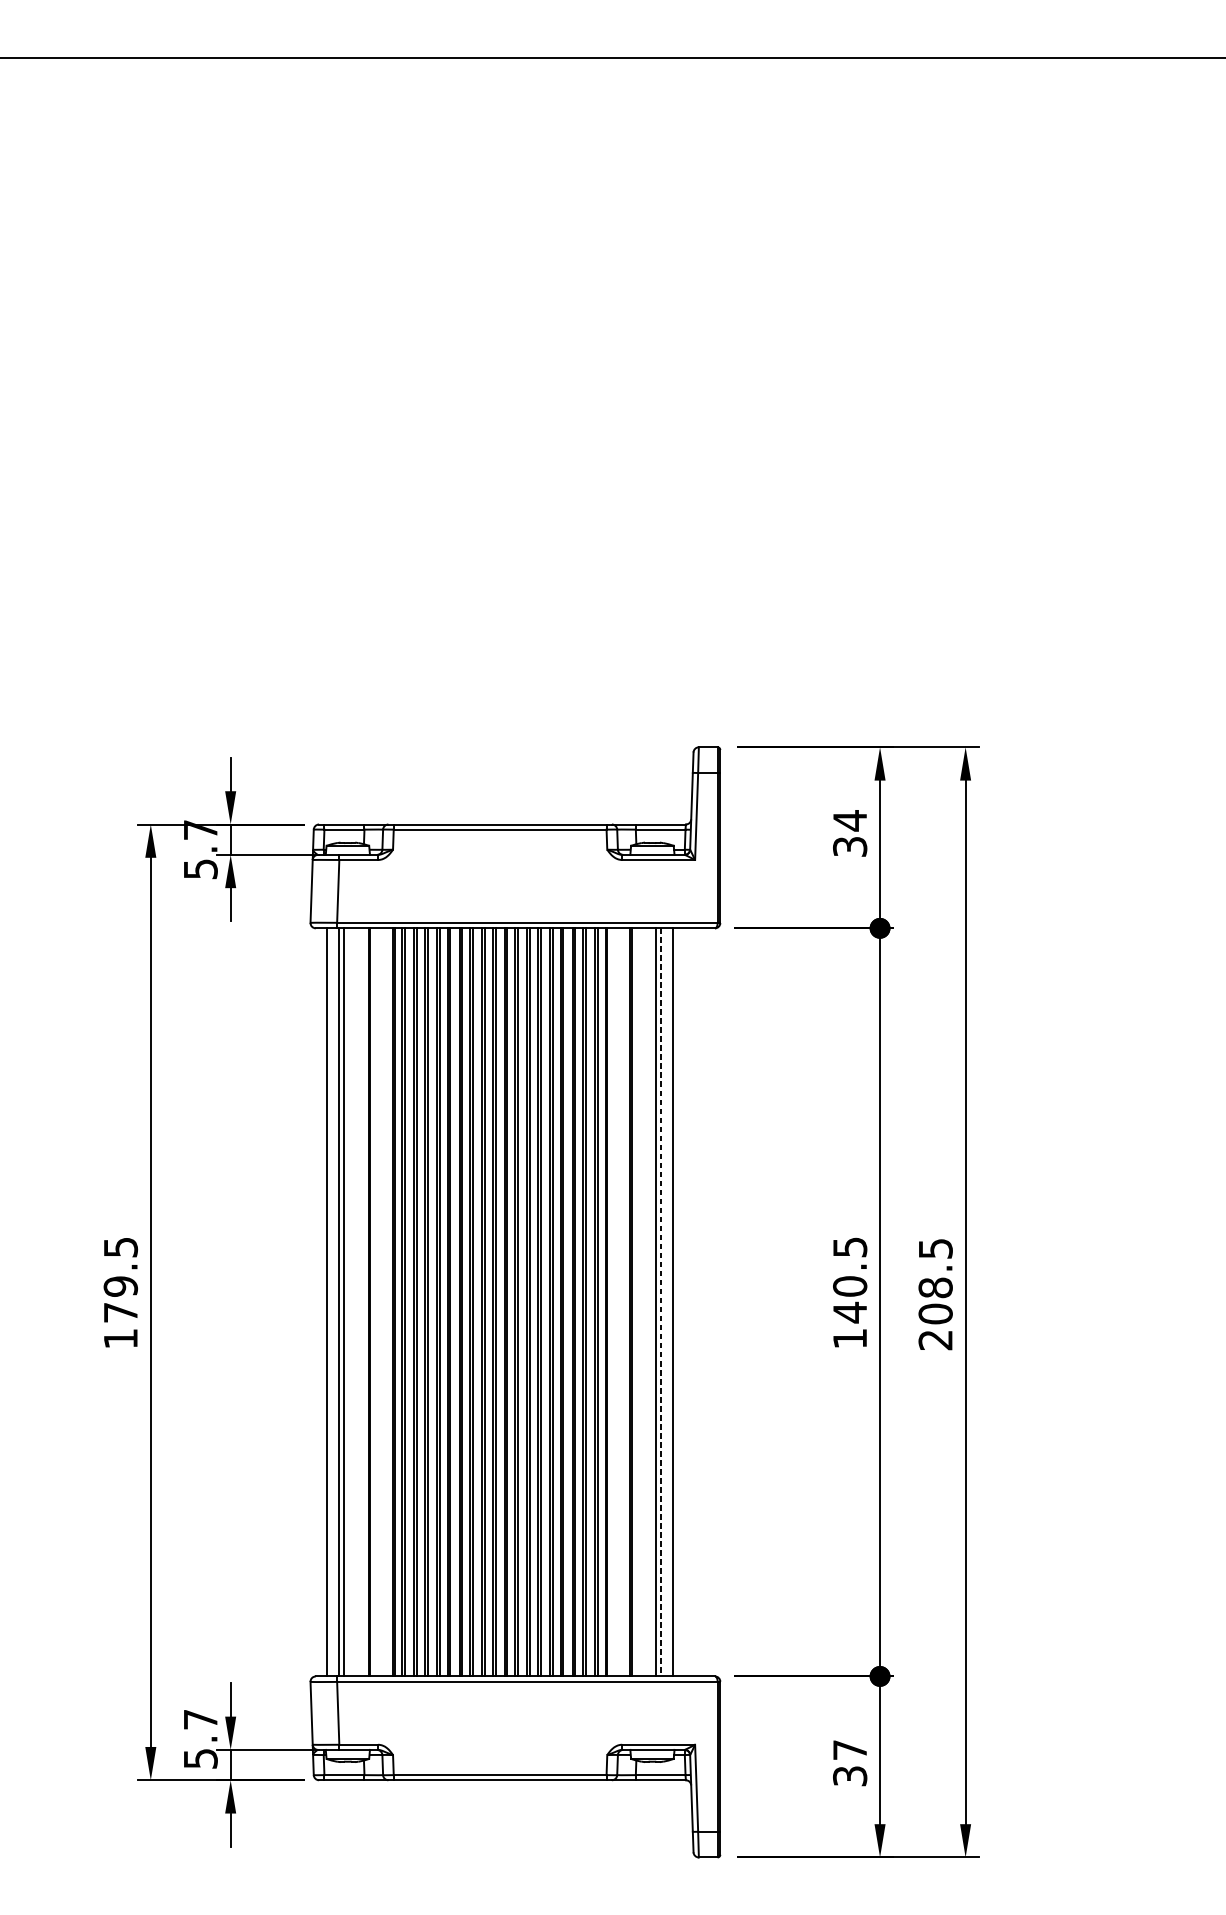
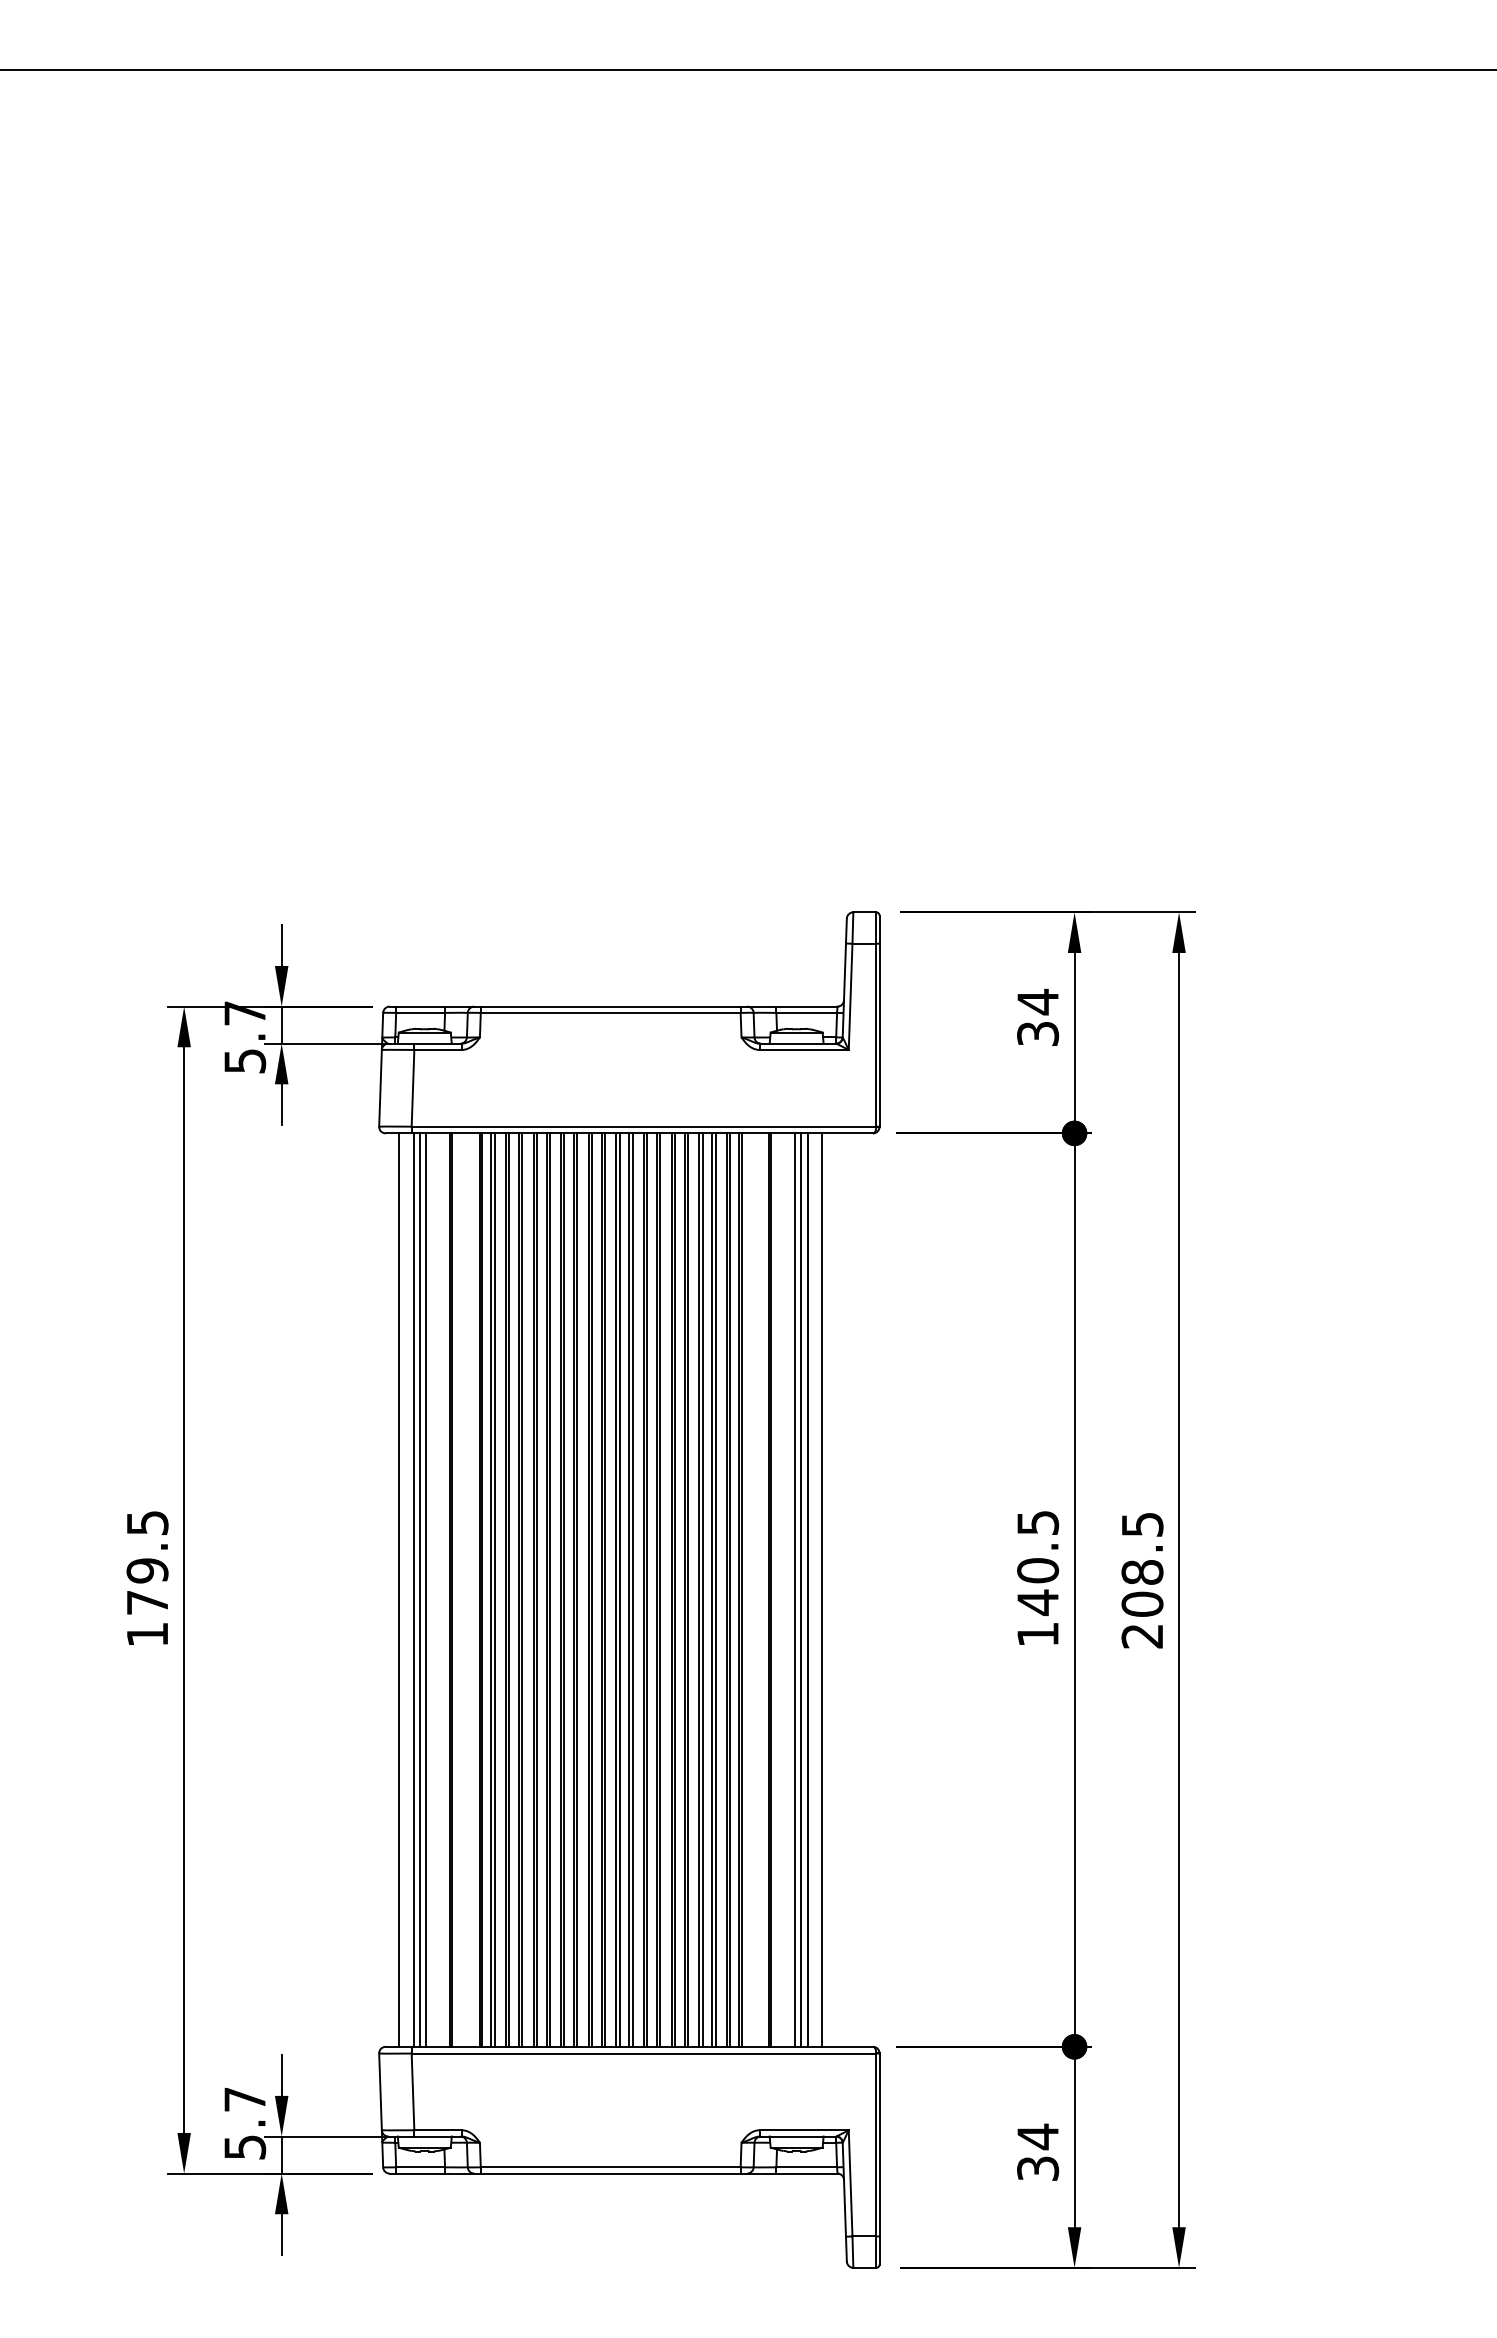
line: (349, 1301) -> (426, 1589), added
line: (651, 1301) -> (795, 1589), added
line: (661, 1302) -> (807, 1590), dashed -> solid
text: (849, 1749) -> (1037, 2136), 37 -> 34

